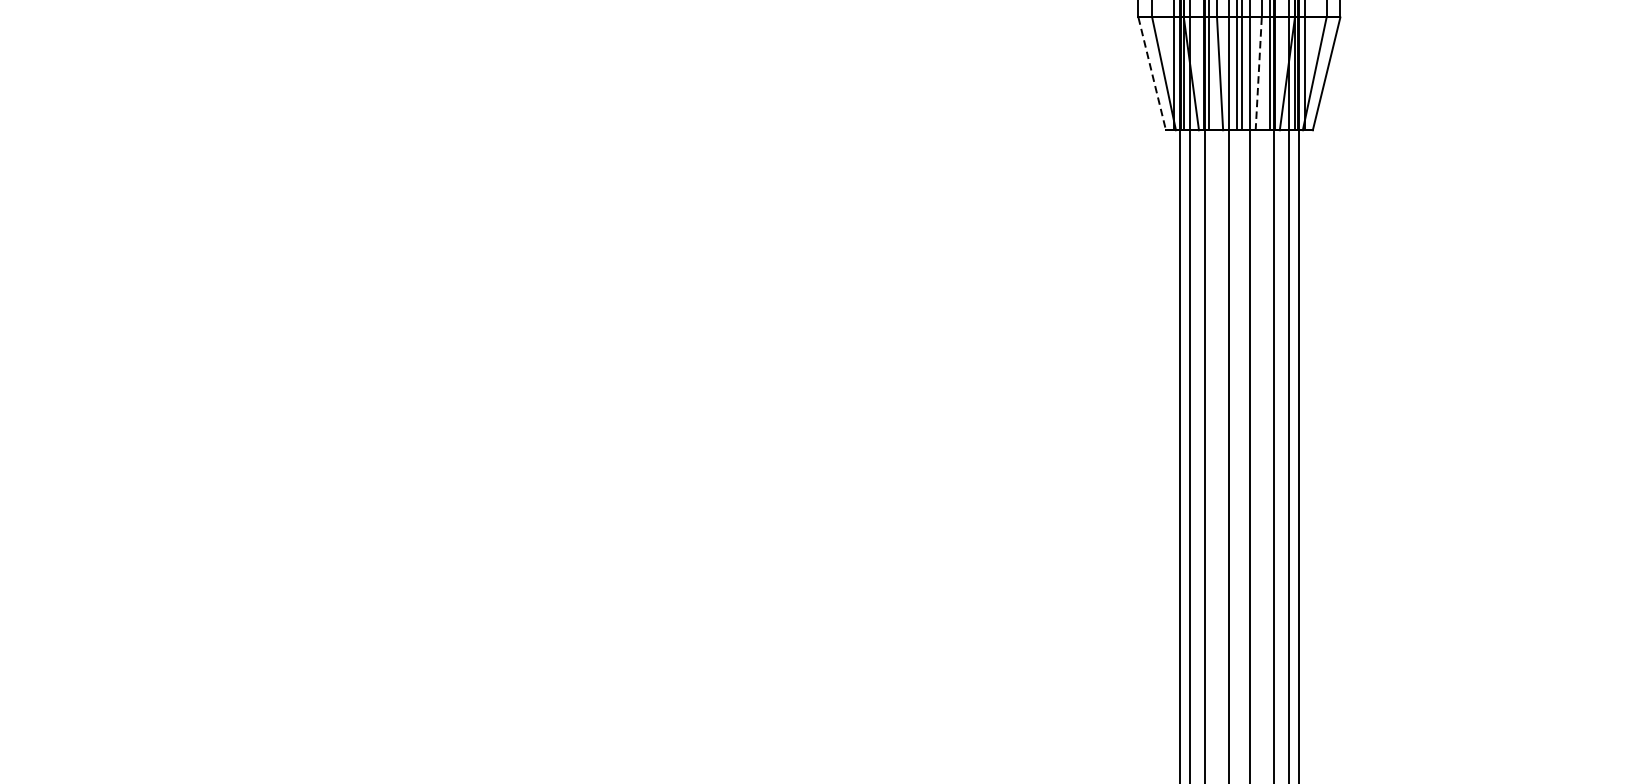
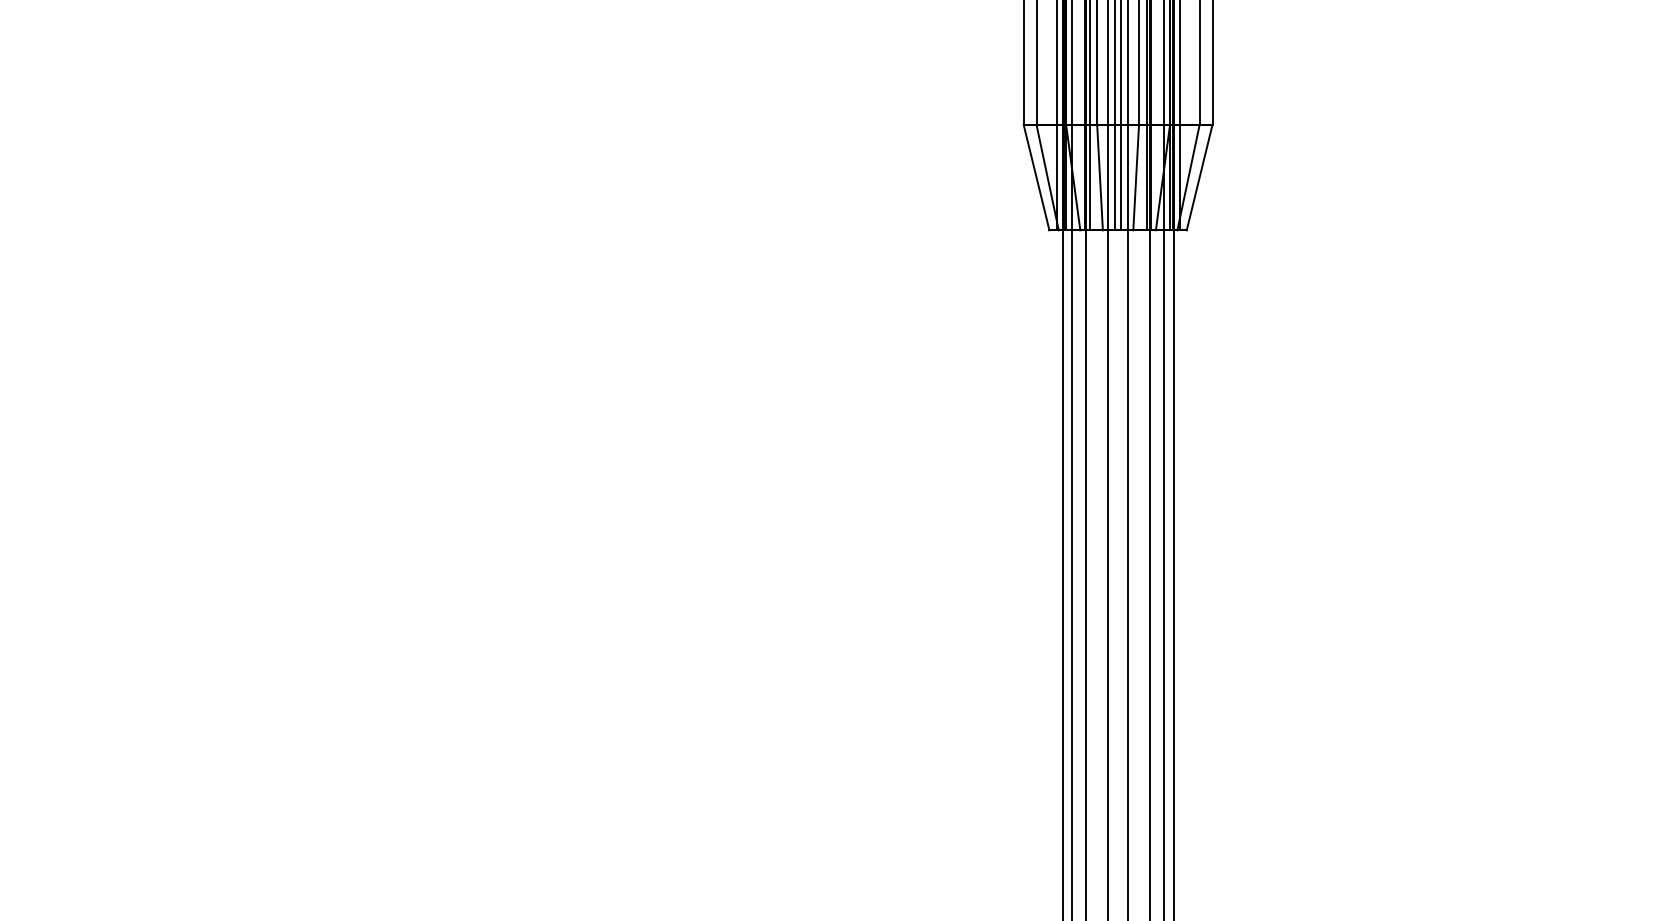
line: (1259, 73) -> (1136, 177), dashed -> solid
line: (1152, 74) -> (1036, 178), dashed -> solid

